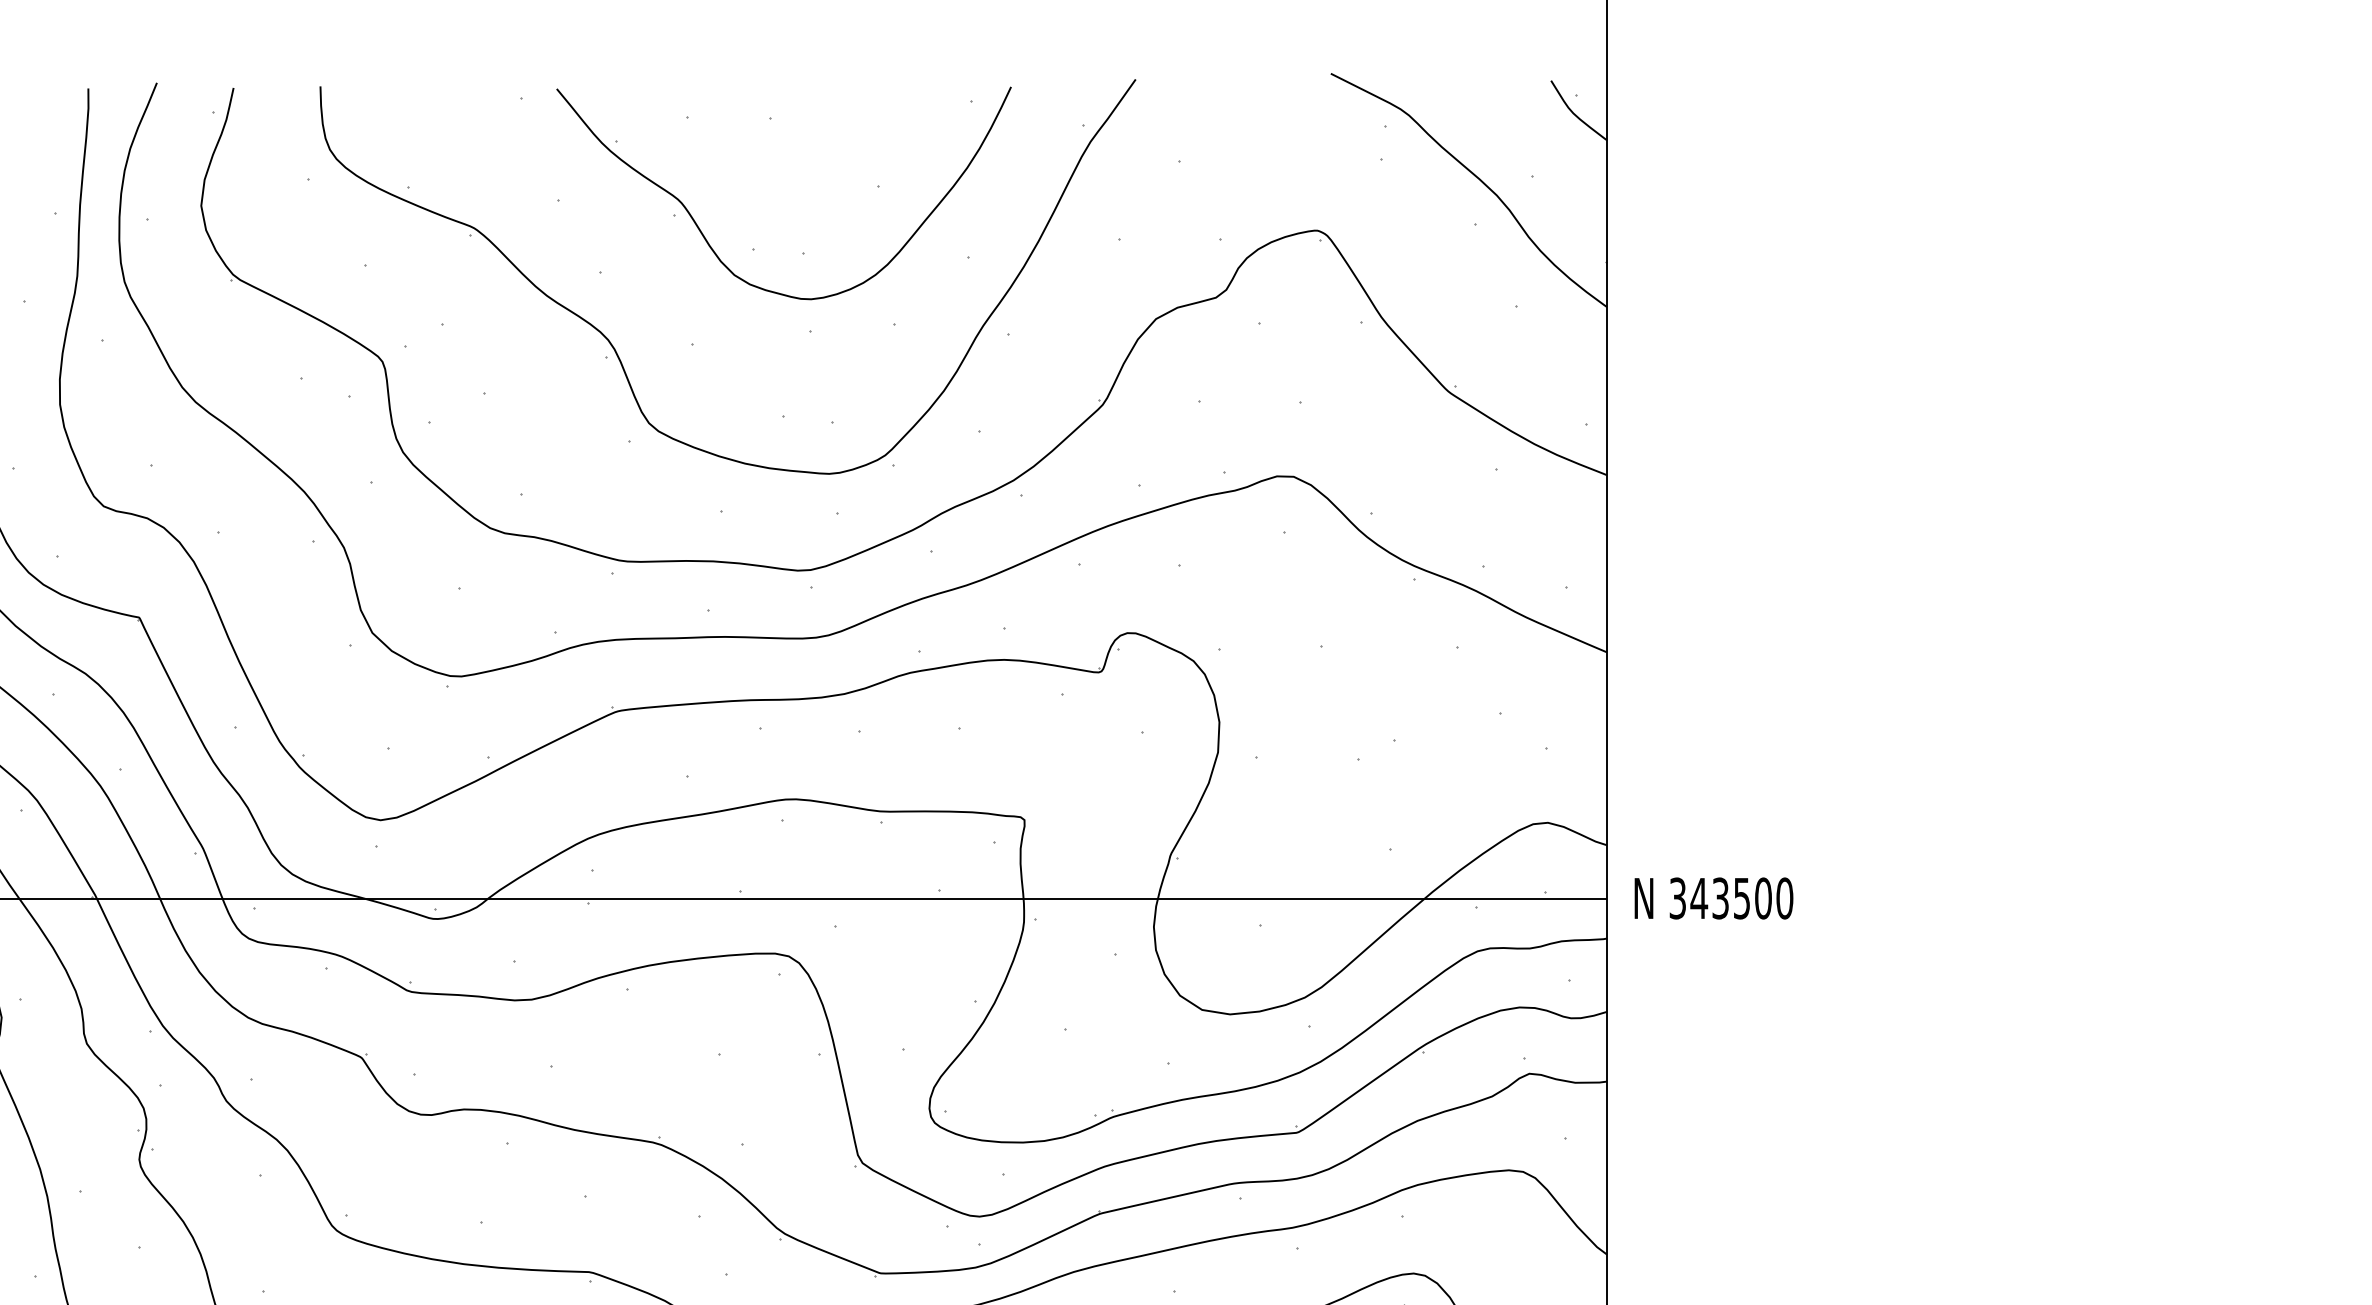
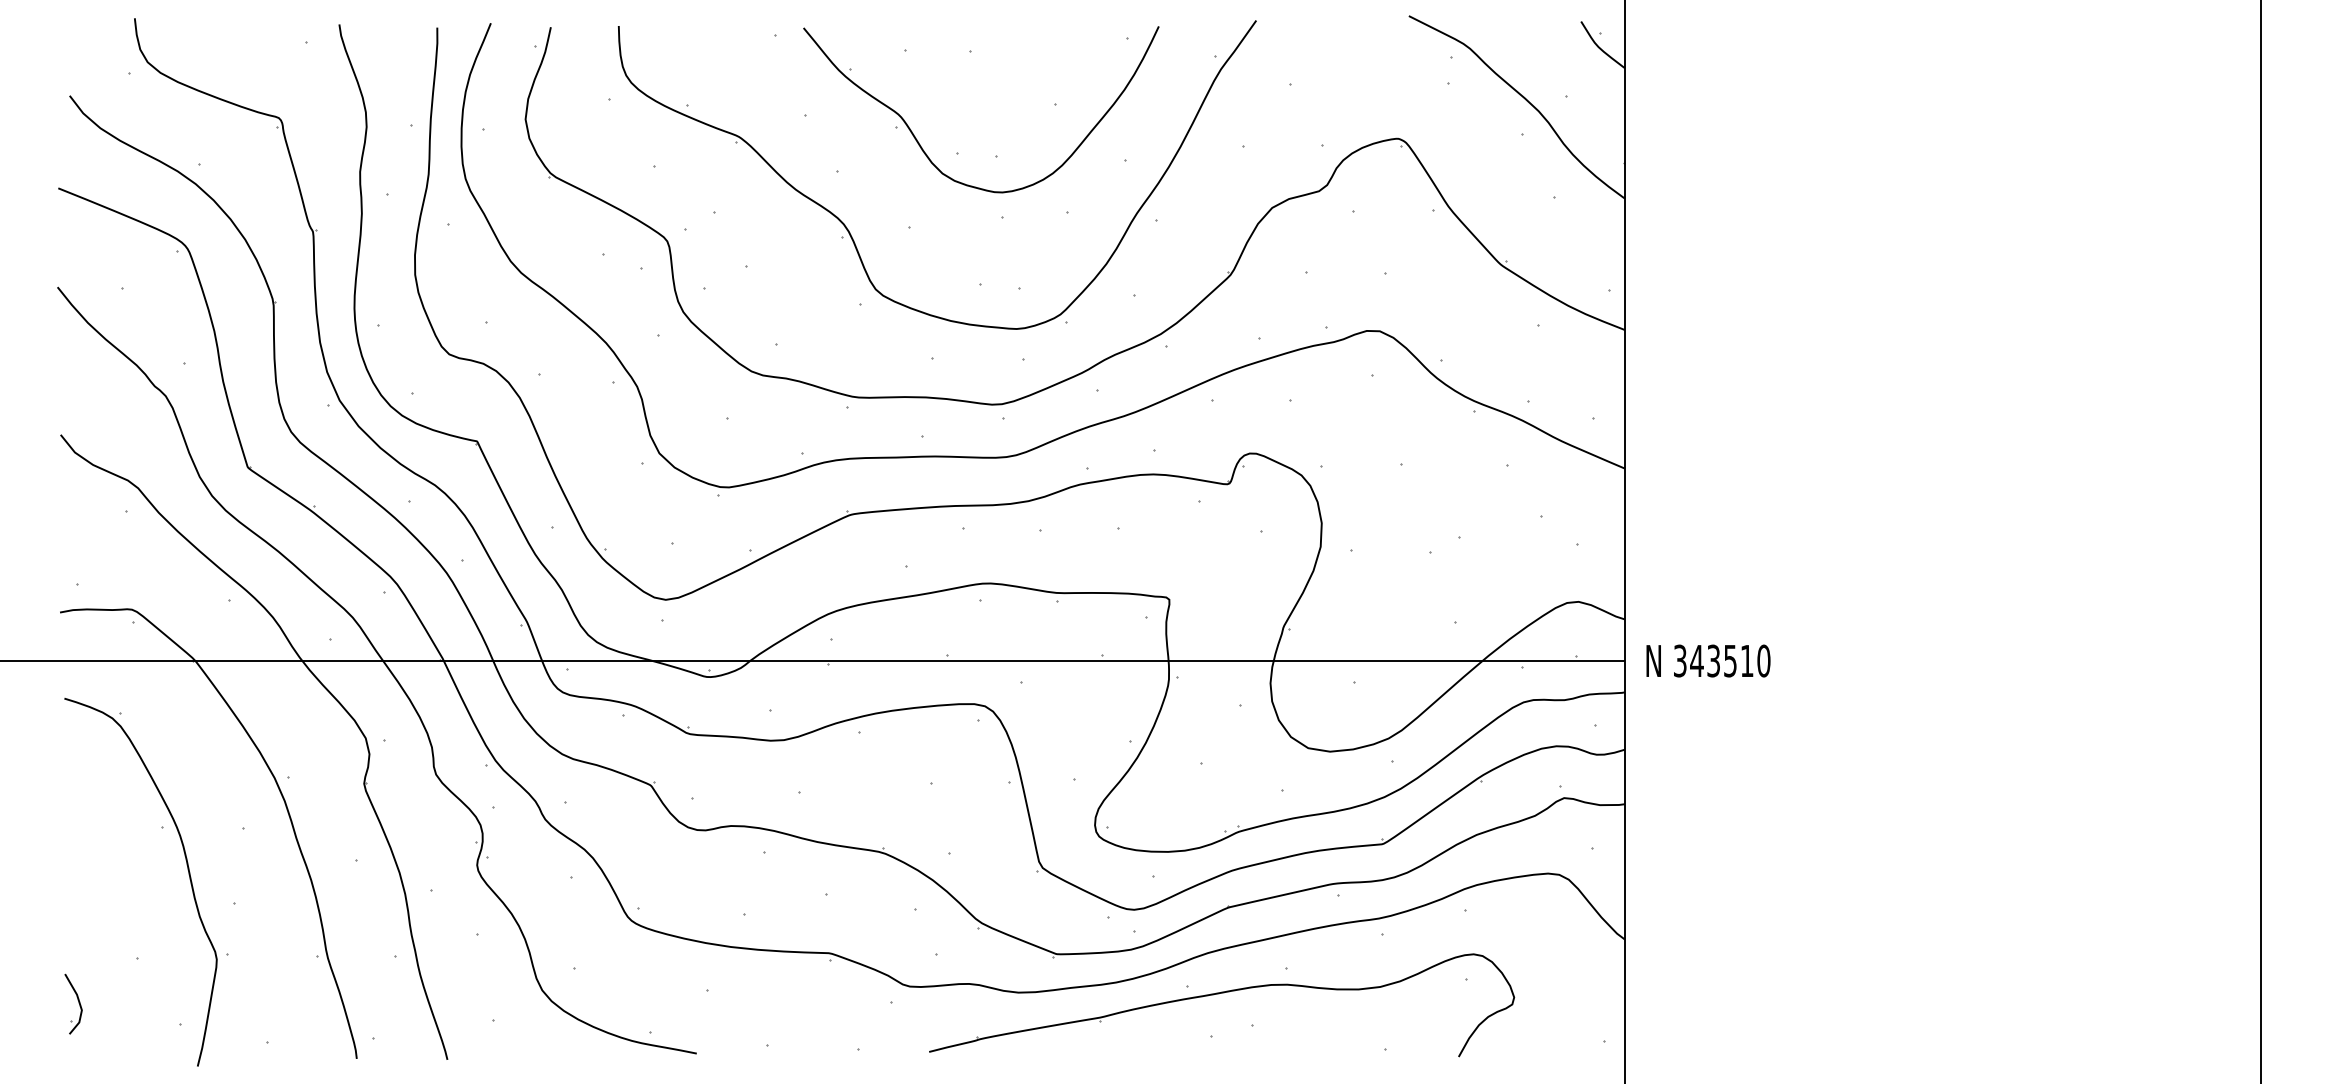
text: (1762, 897) -> (1746, 660), 343500 -> 343510

